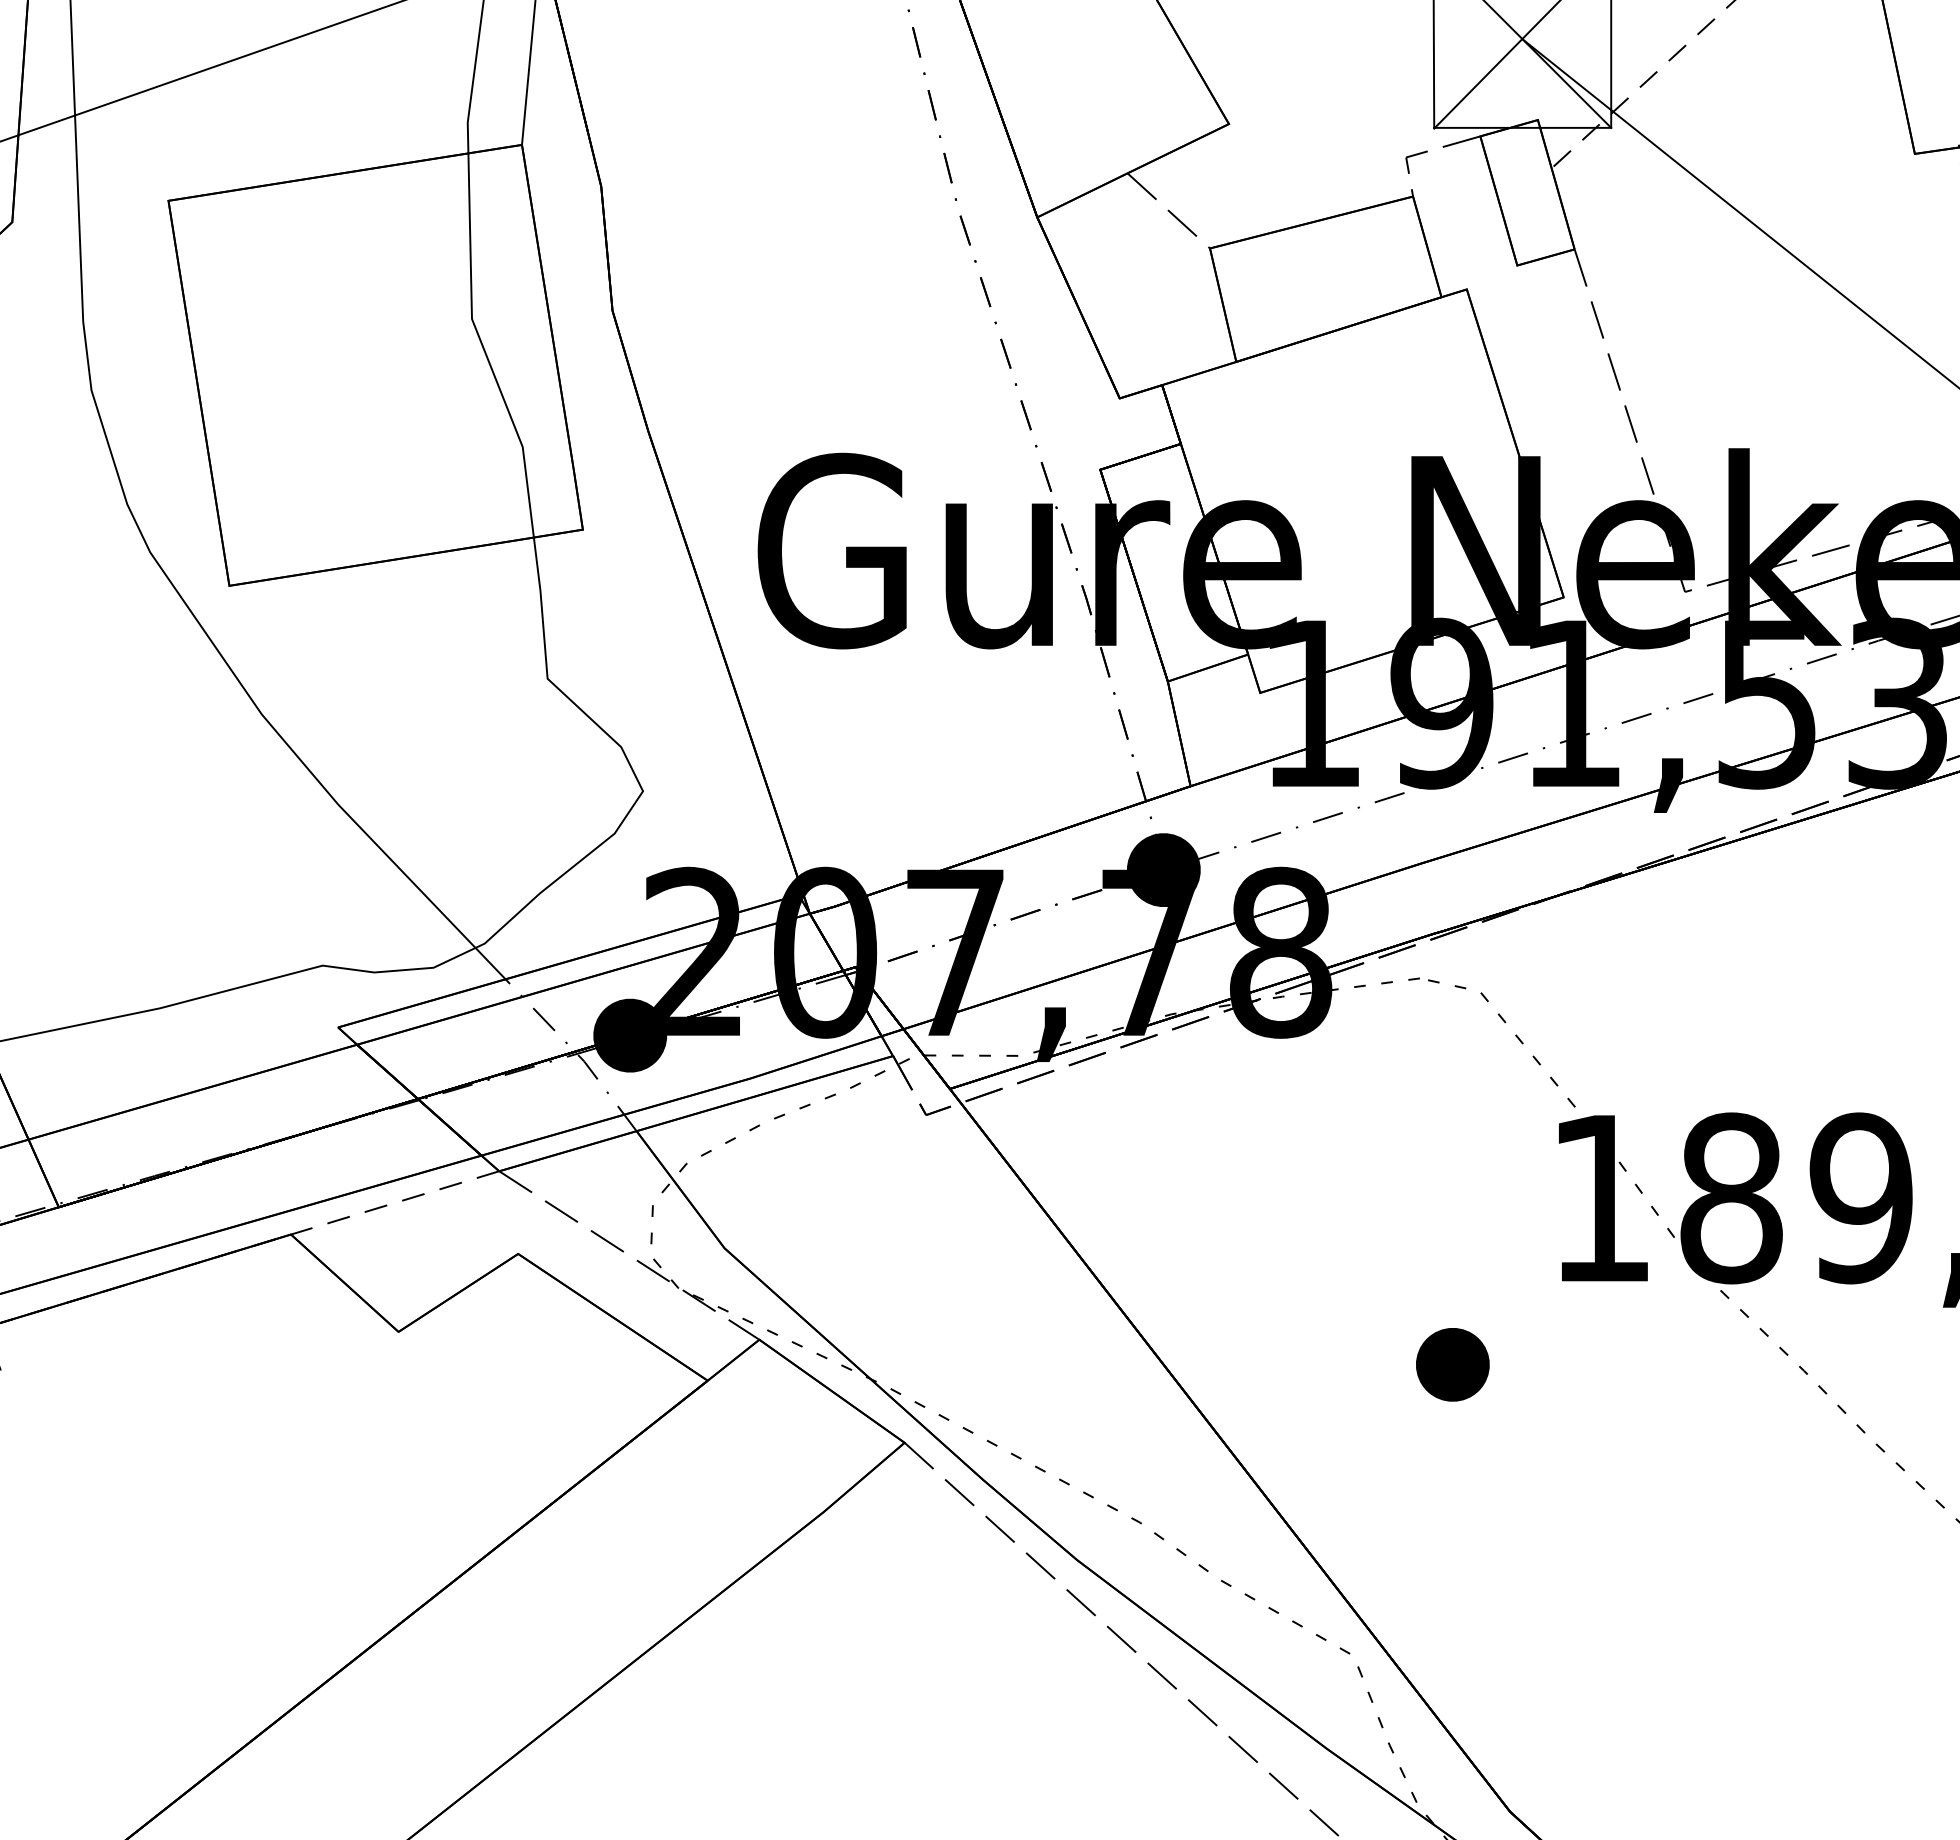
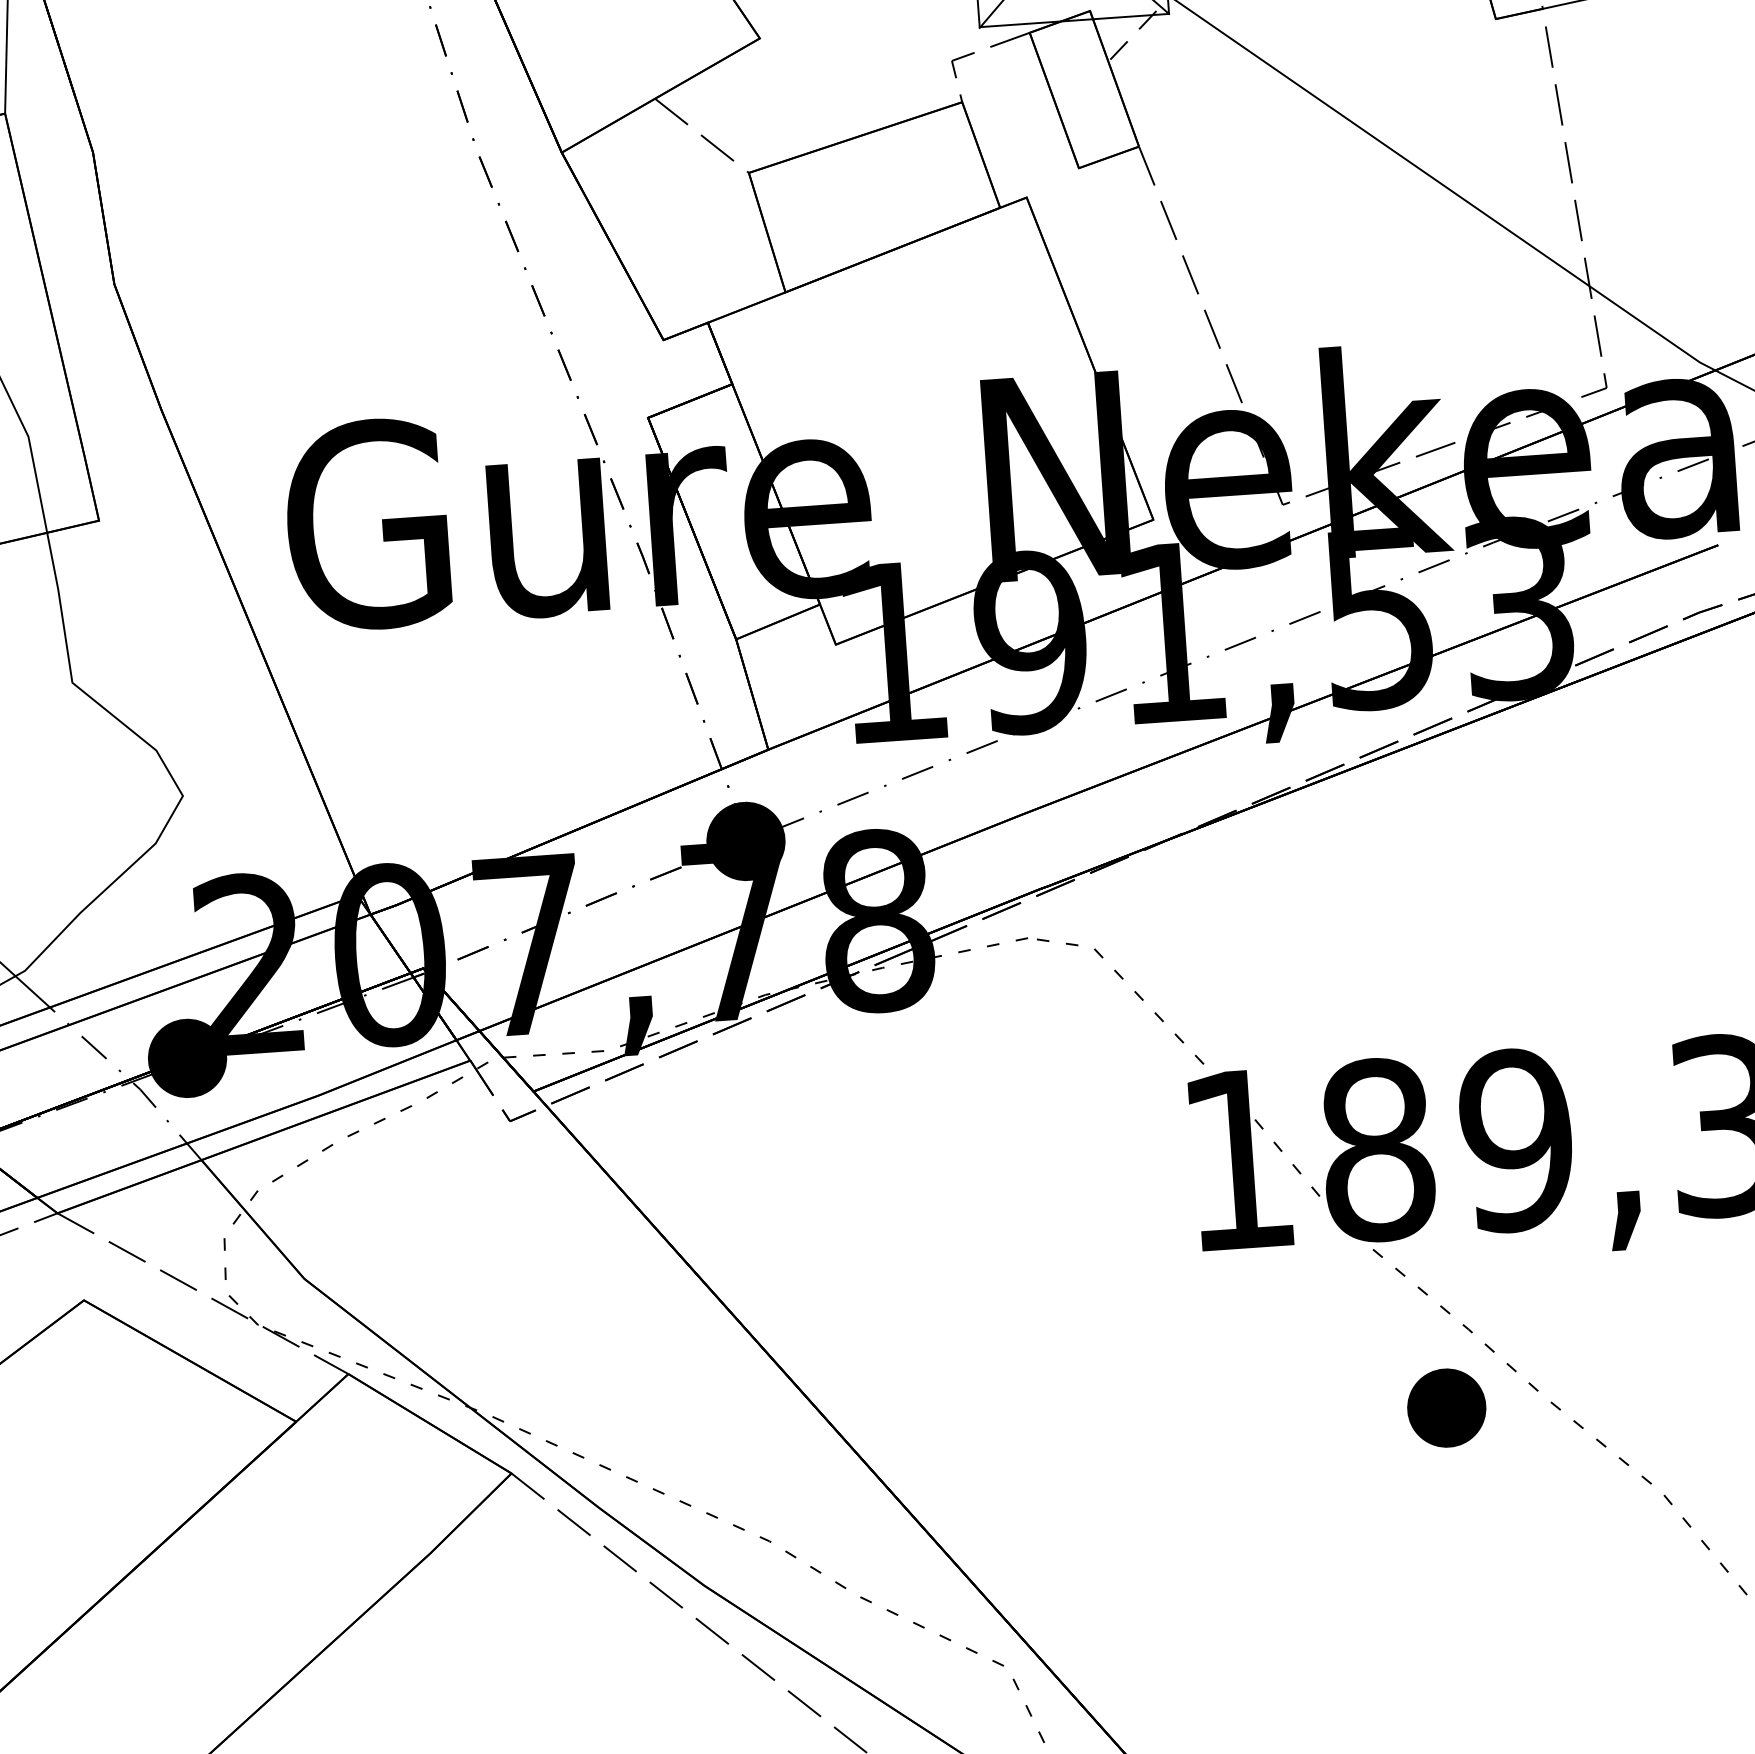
part: (1452, 1364) -> (1446, 1407), moved

